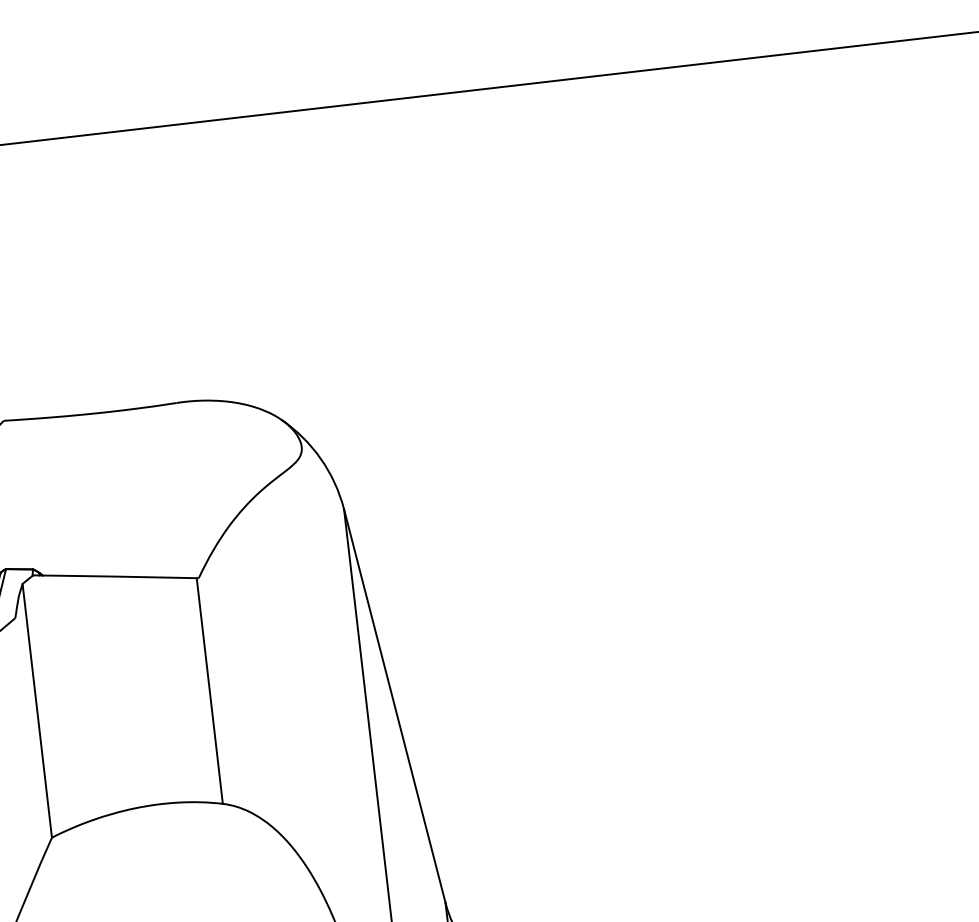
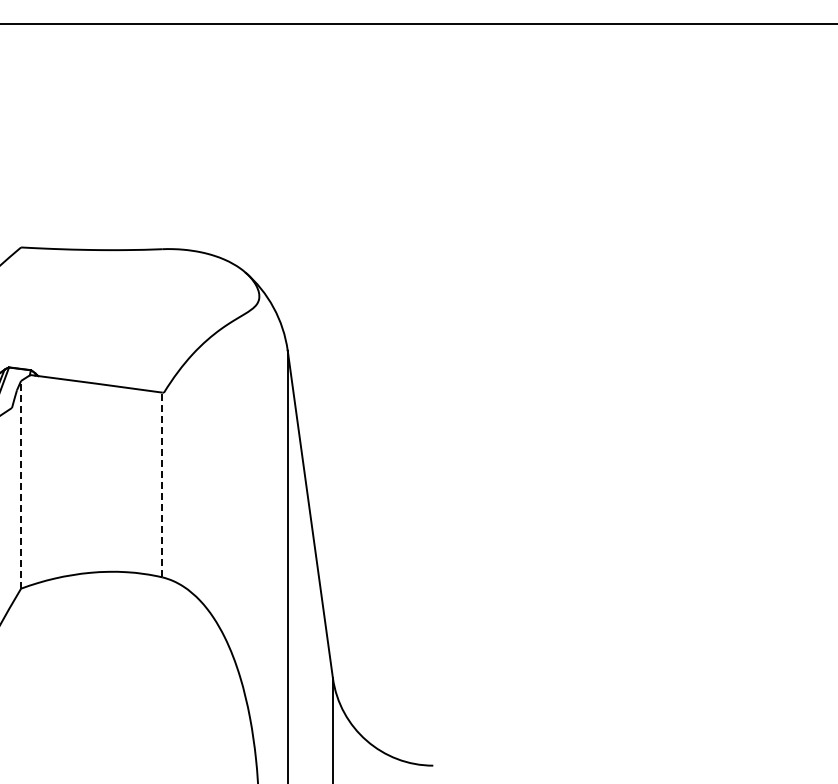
line: (209, 690) -> (162, 484), solid -> dashed
line: (37, 710) -> (21, 484), solid -> dashed

